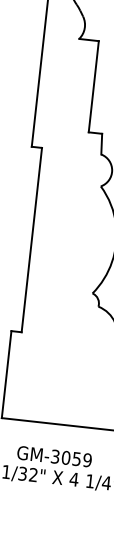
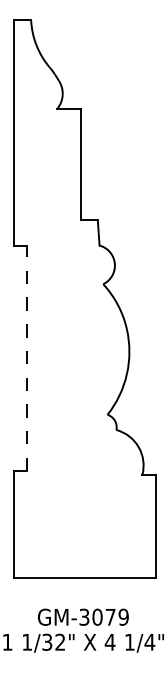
line: (31, 240) -> (26, 358), solid -> dashed
text: (76, 459) -> (110, 617), GM-3059 -> GM-3079

